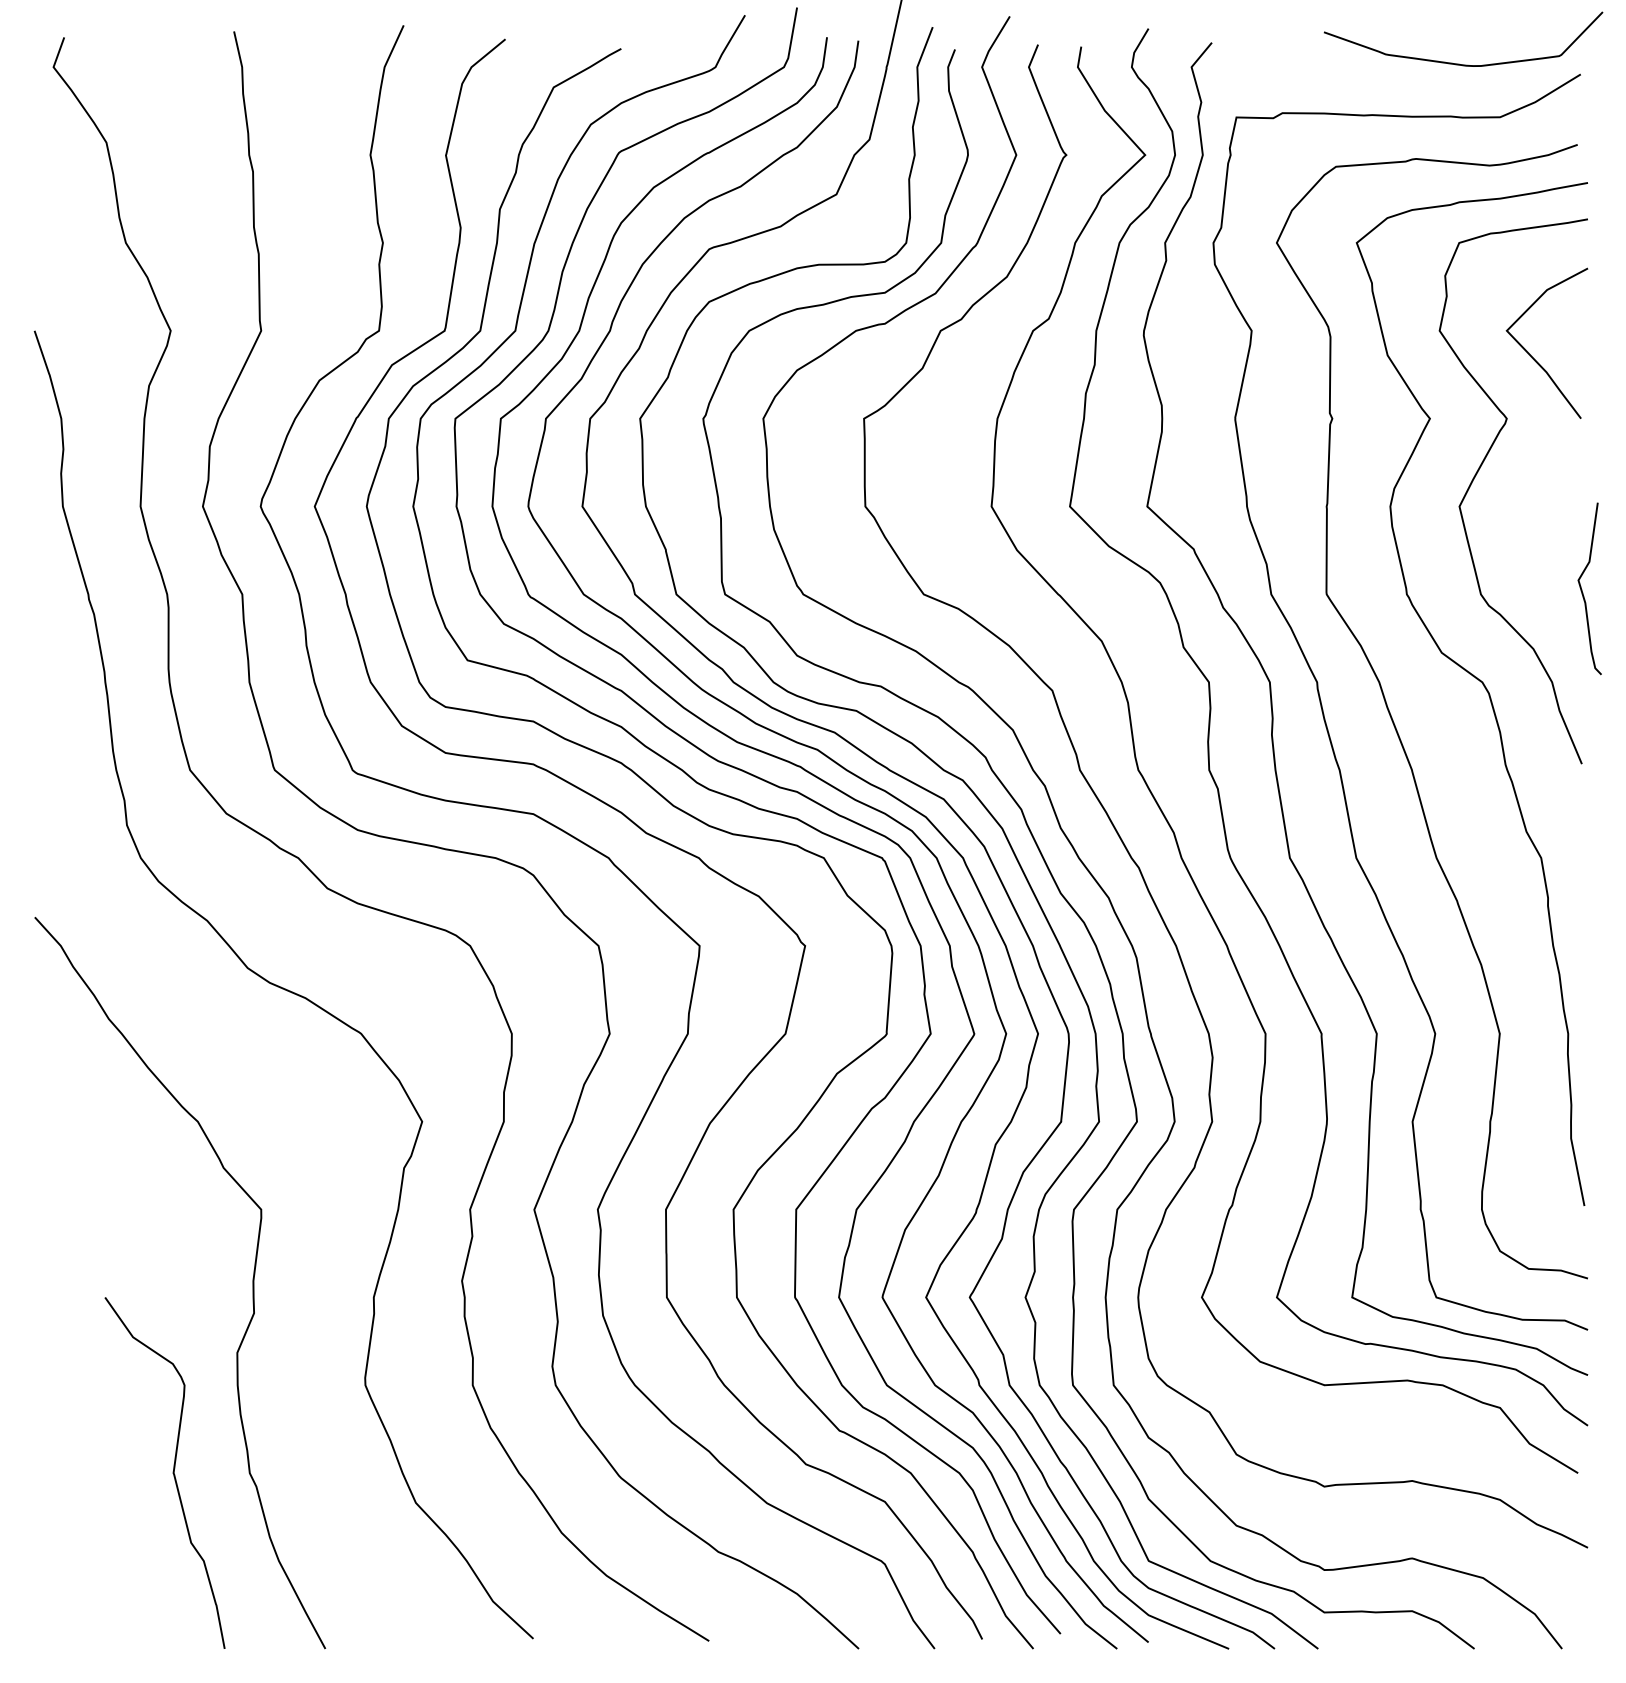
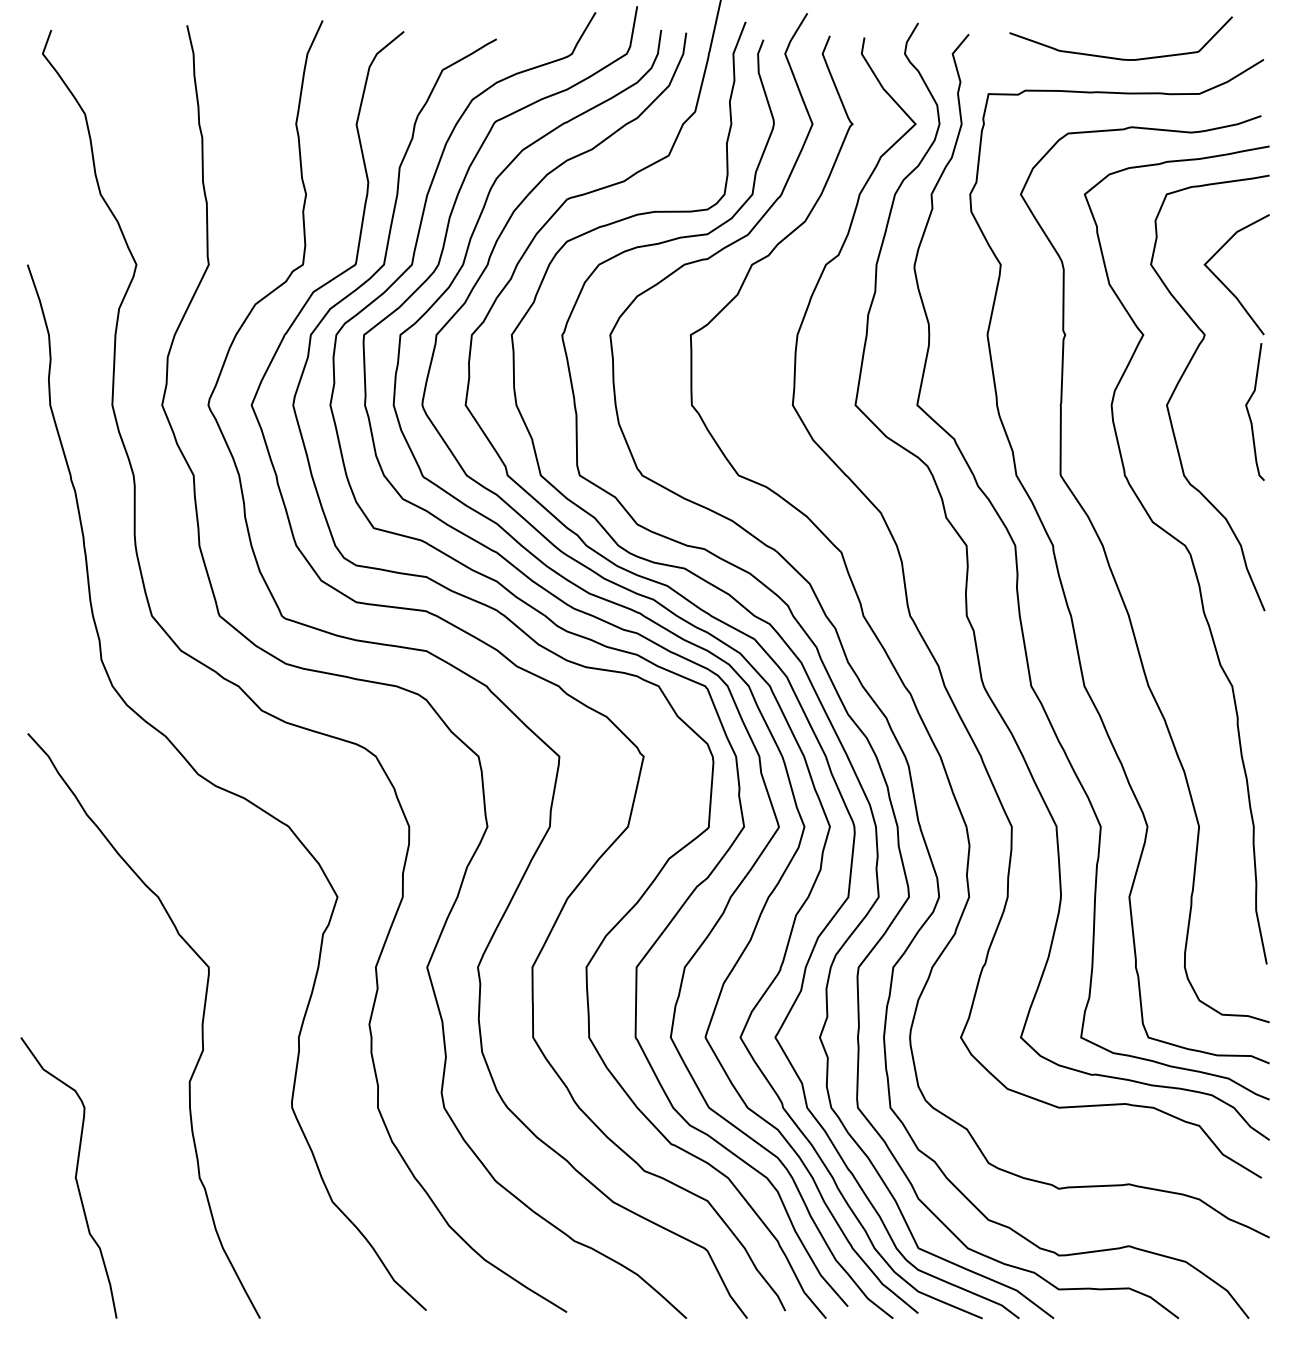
curve: (1457, 62) -> (1116, 57), moved
curve: (1582, 589) -> (1249, 412), moved
curve: (172, 1472) -> (74, 1177), moved

